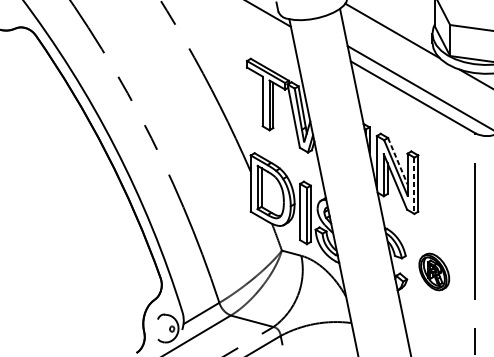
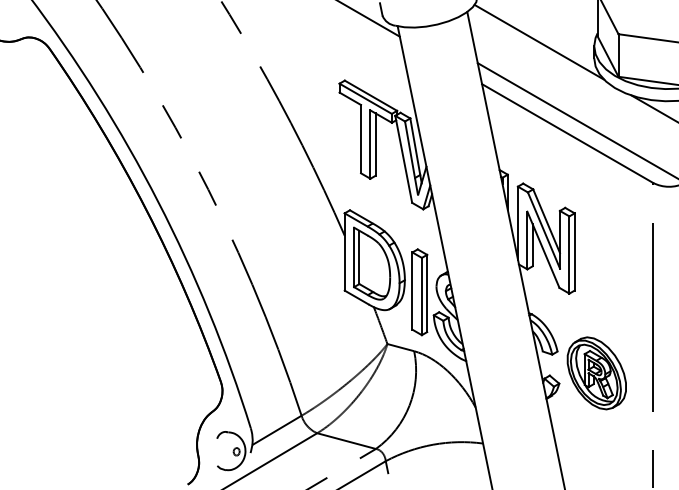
line: (397, 161) -> (546, 221), dashed -> solid
line: (414, 186) -> (569, 255), dashed -> solid
part: (434, 272) -> (596, 373), size x1.43

